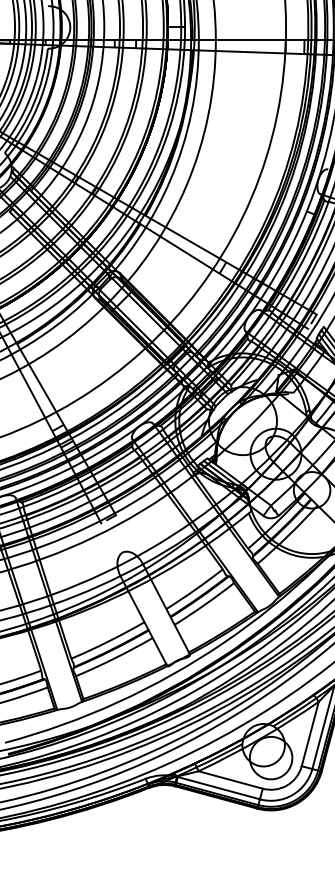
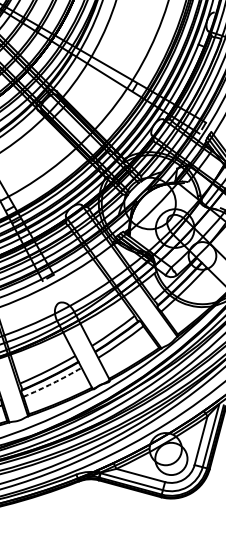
arc: (114, 658) -> (52, 383), solid -> dashed

